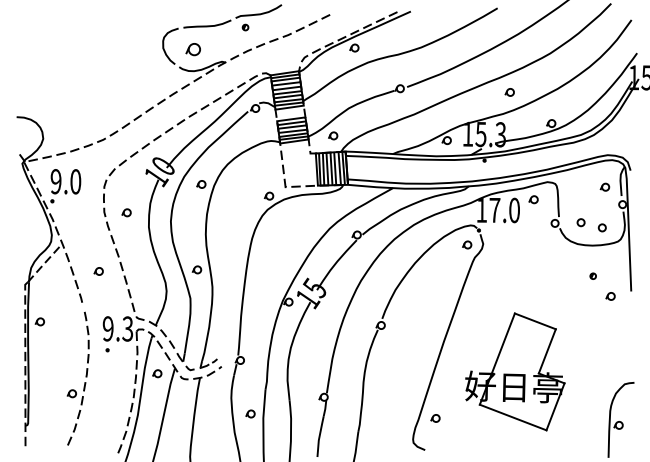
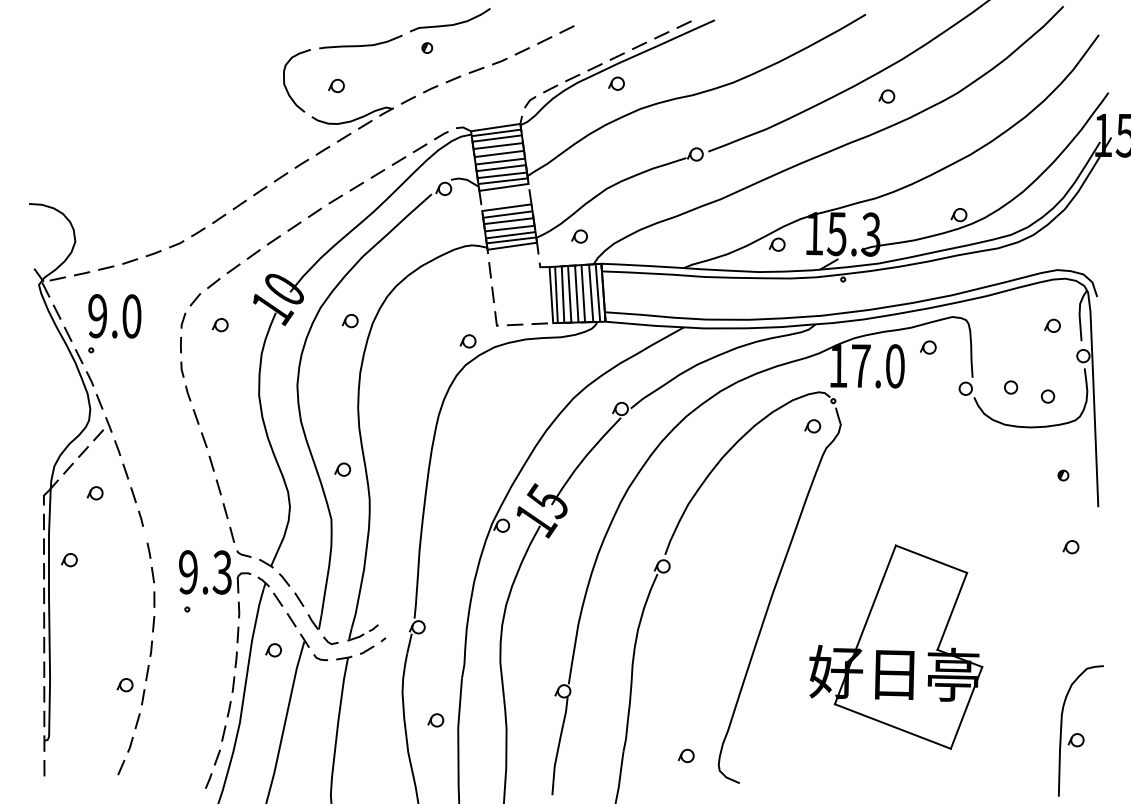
part: (193, 48) -> (336, 84), size x0.62
part: (509, 92) -> (886, 96), moved
part: (126, 212) -> (220, 324), moved
part: (98, 271) -> (94, 493), moved
part: (592, 275) -> (1062, 474), moved
part: (610, 296) -> (1070, 547), moved
part: (435, 418) -> (686, 756), moved

